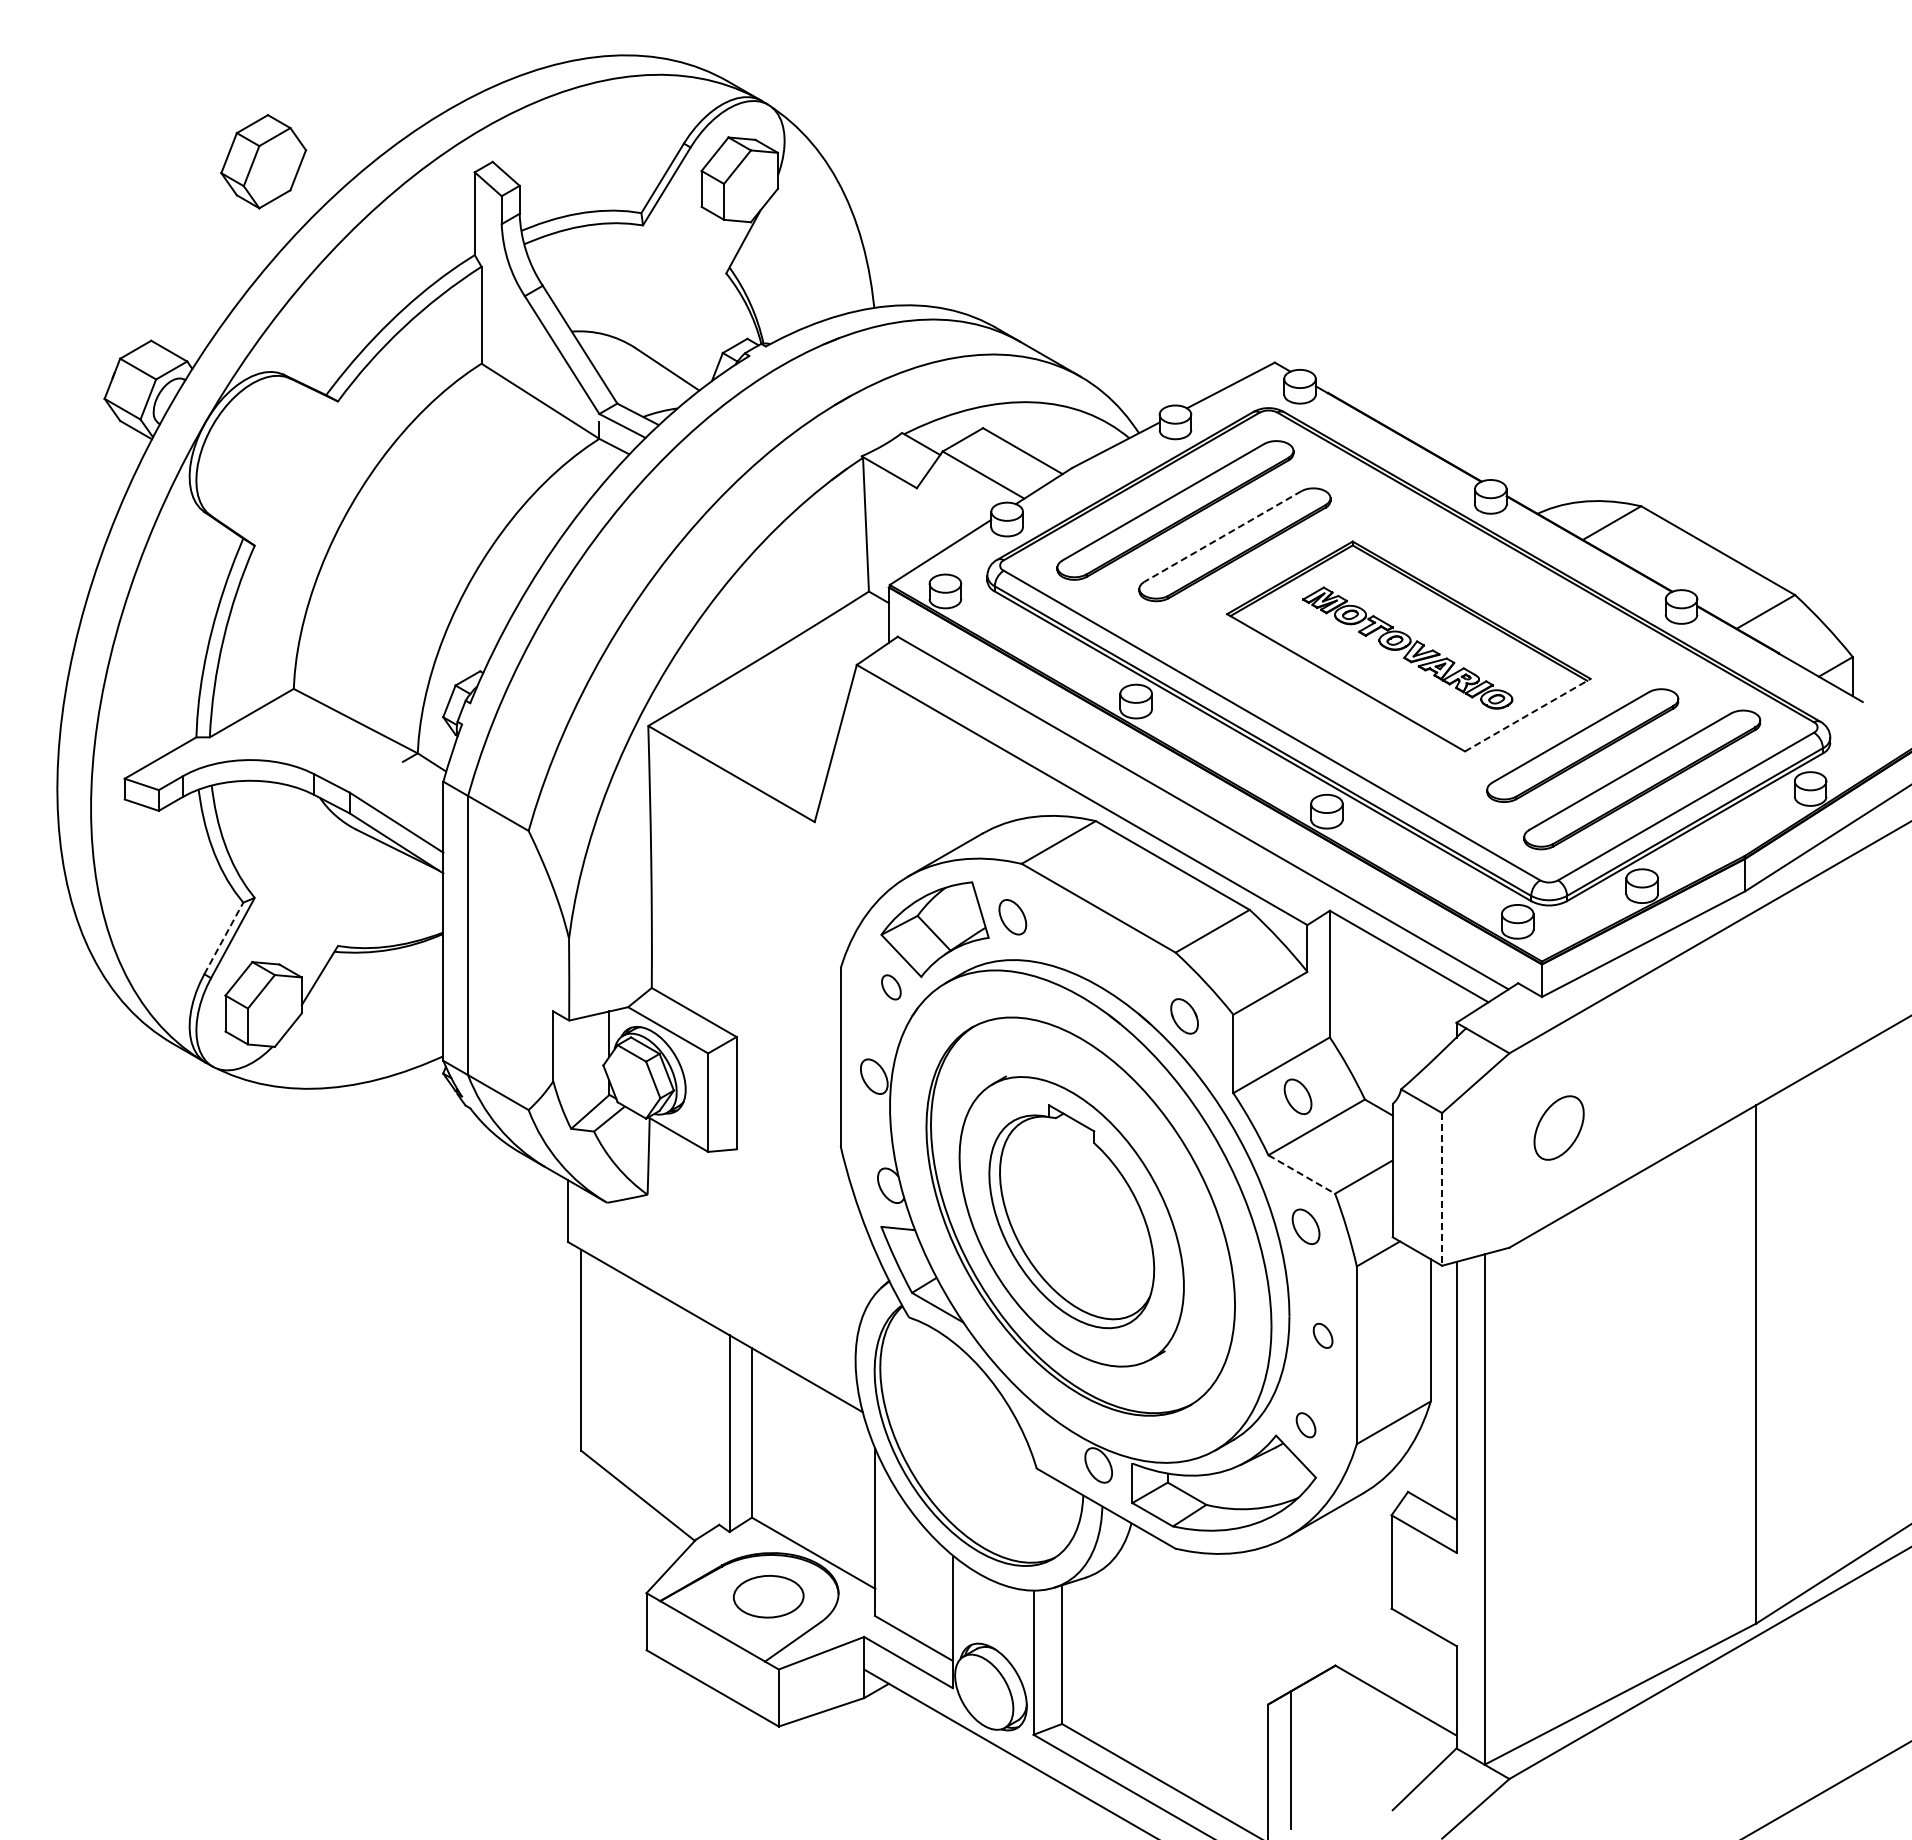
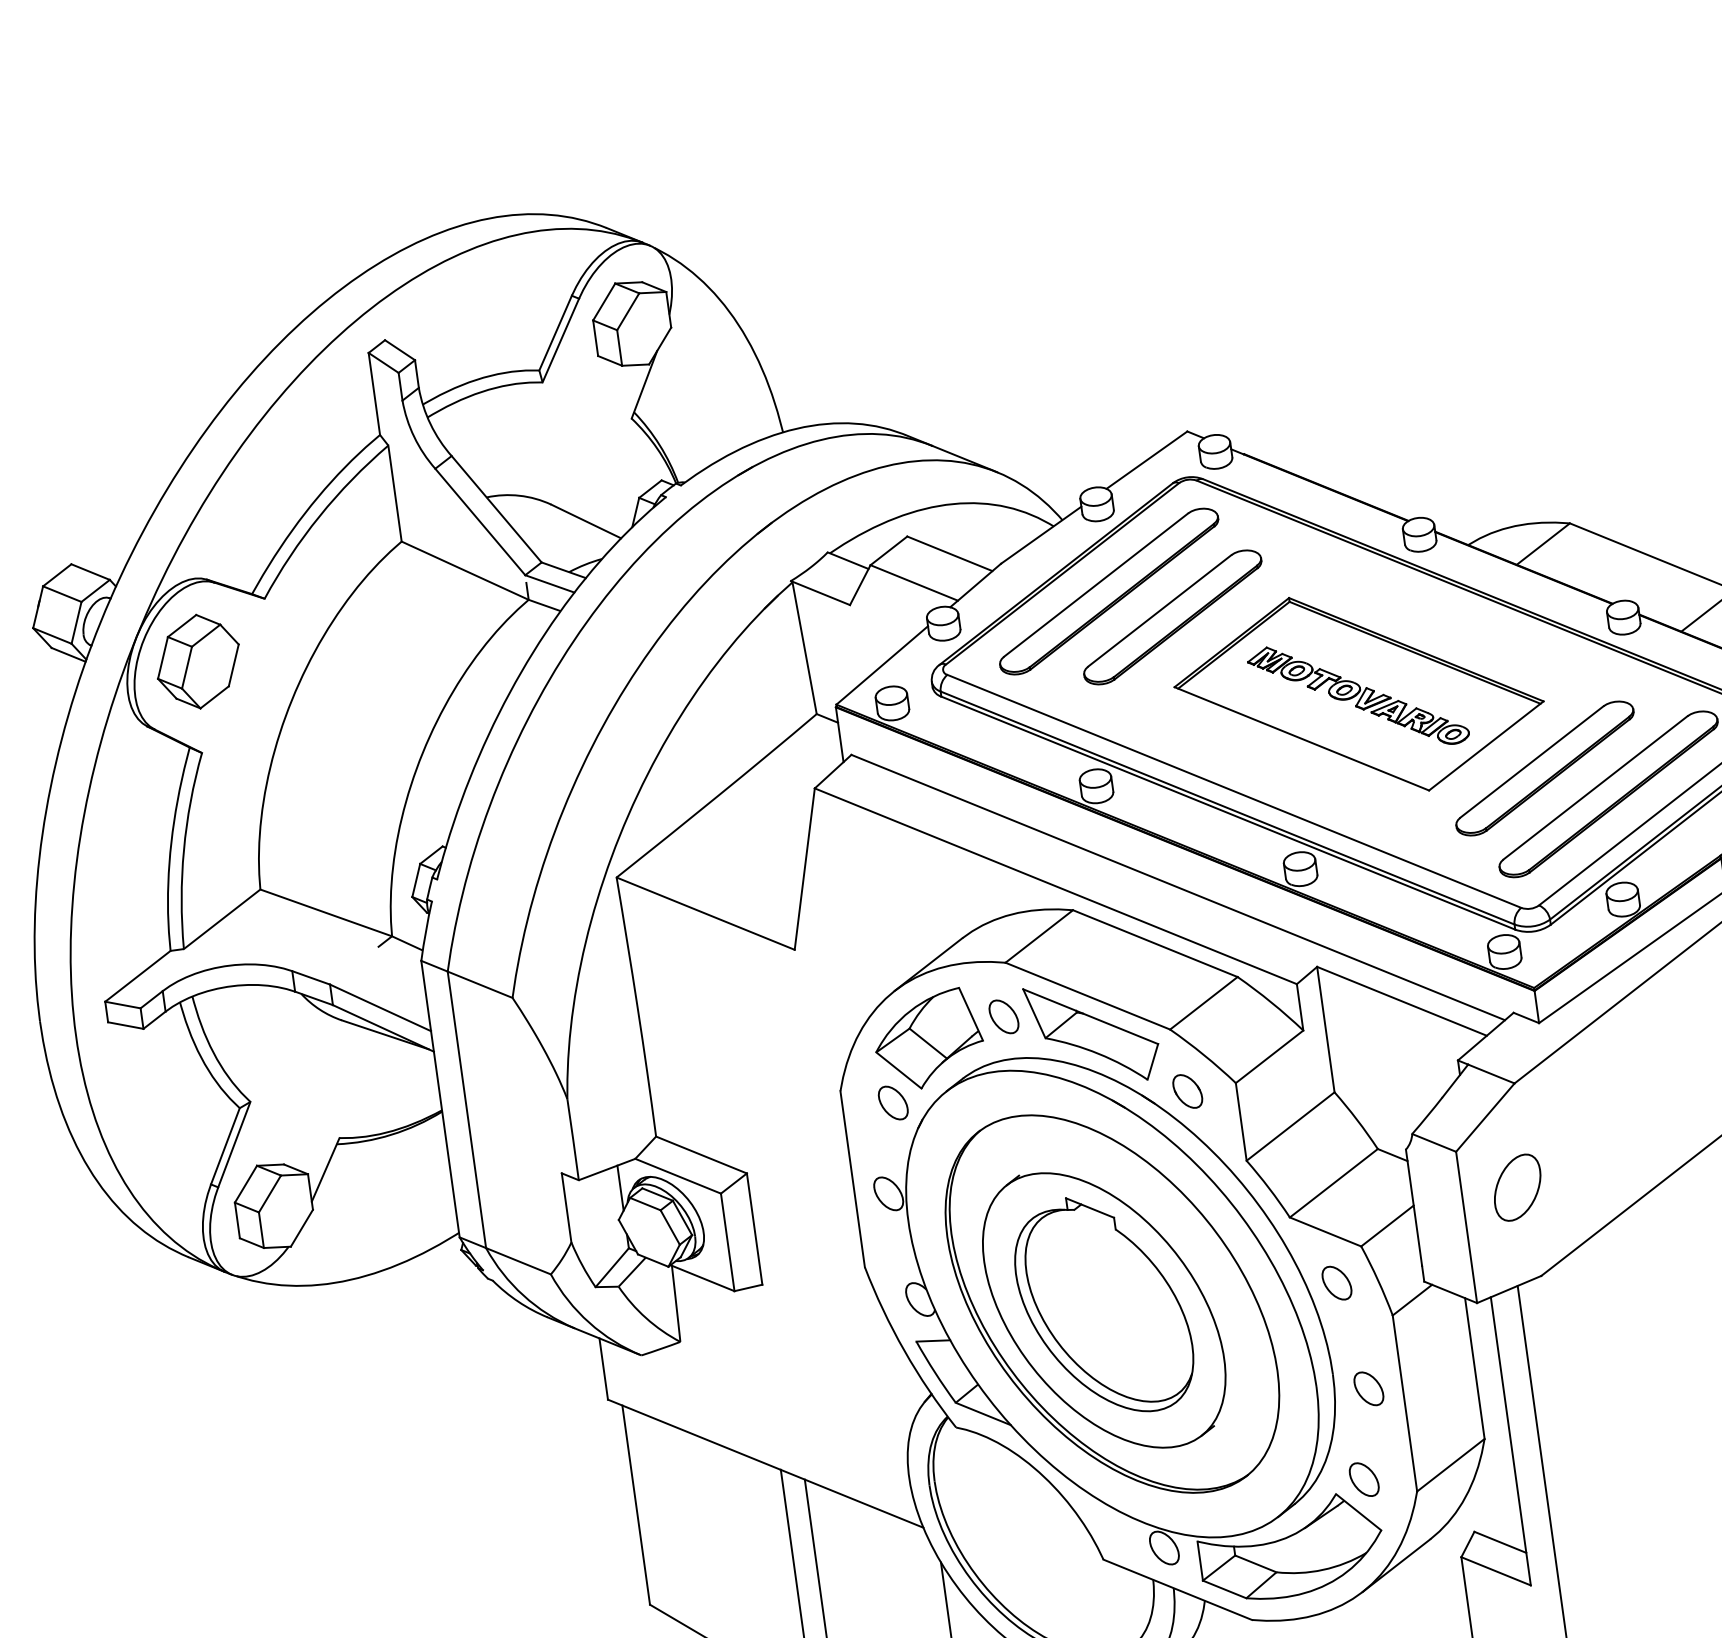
part: (263, 161) -> (198, 661), moved
line: (1222, 536) -> (1159, 610), dashed -> solid
line: (1527, 715) -> (1486, 746), dashed -> solid
line: (223, 938) -> (225, 1146), dashed -> solid
part: (1098, 945) -> (1092, 1033), added
part: (891, 987) -> (893, 1103), size x1.43
part: (1297, 1096) -> (1310, 1155), removed
part: (1558, 1127) -> (1516, 1187), moved
line: (1301, 1174) -> (1325, 1232), dashed -> solid
line: (1442, 1189) -> (1467, 1227), dashed -> solid
part: (1322, 1335) -> (1368, 1388), size x1.43
part: (1305, 1425) -> (1363, 1480), size x1.43

